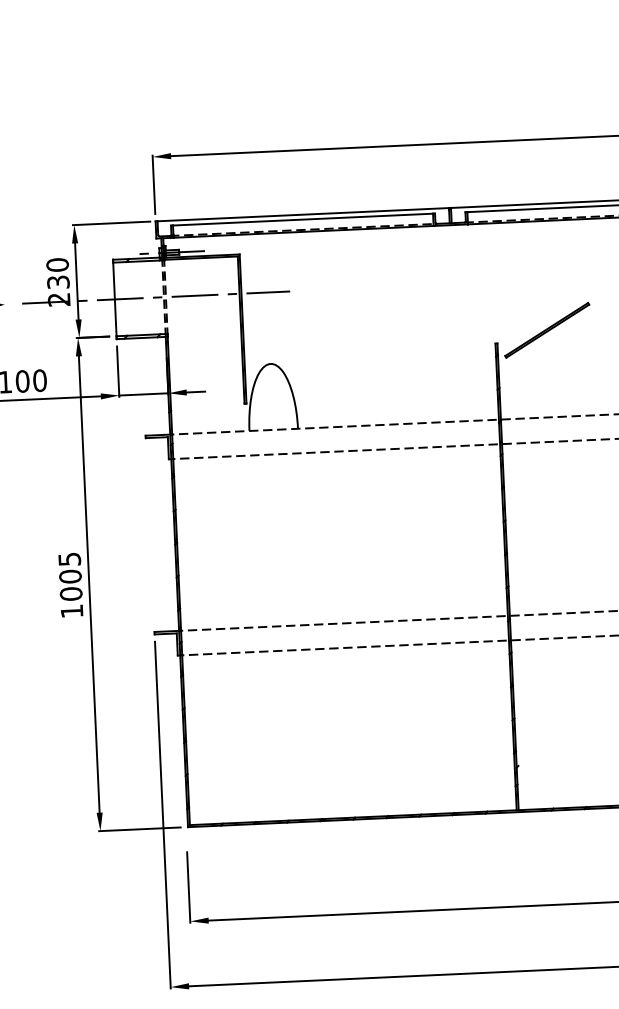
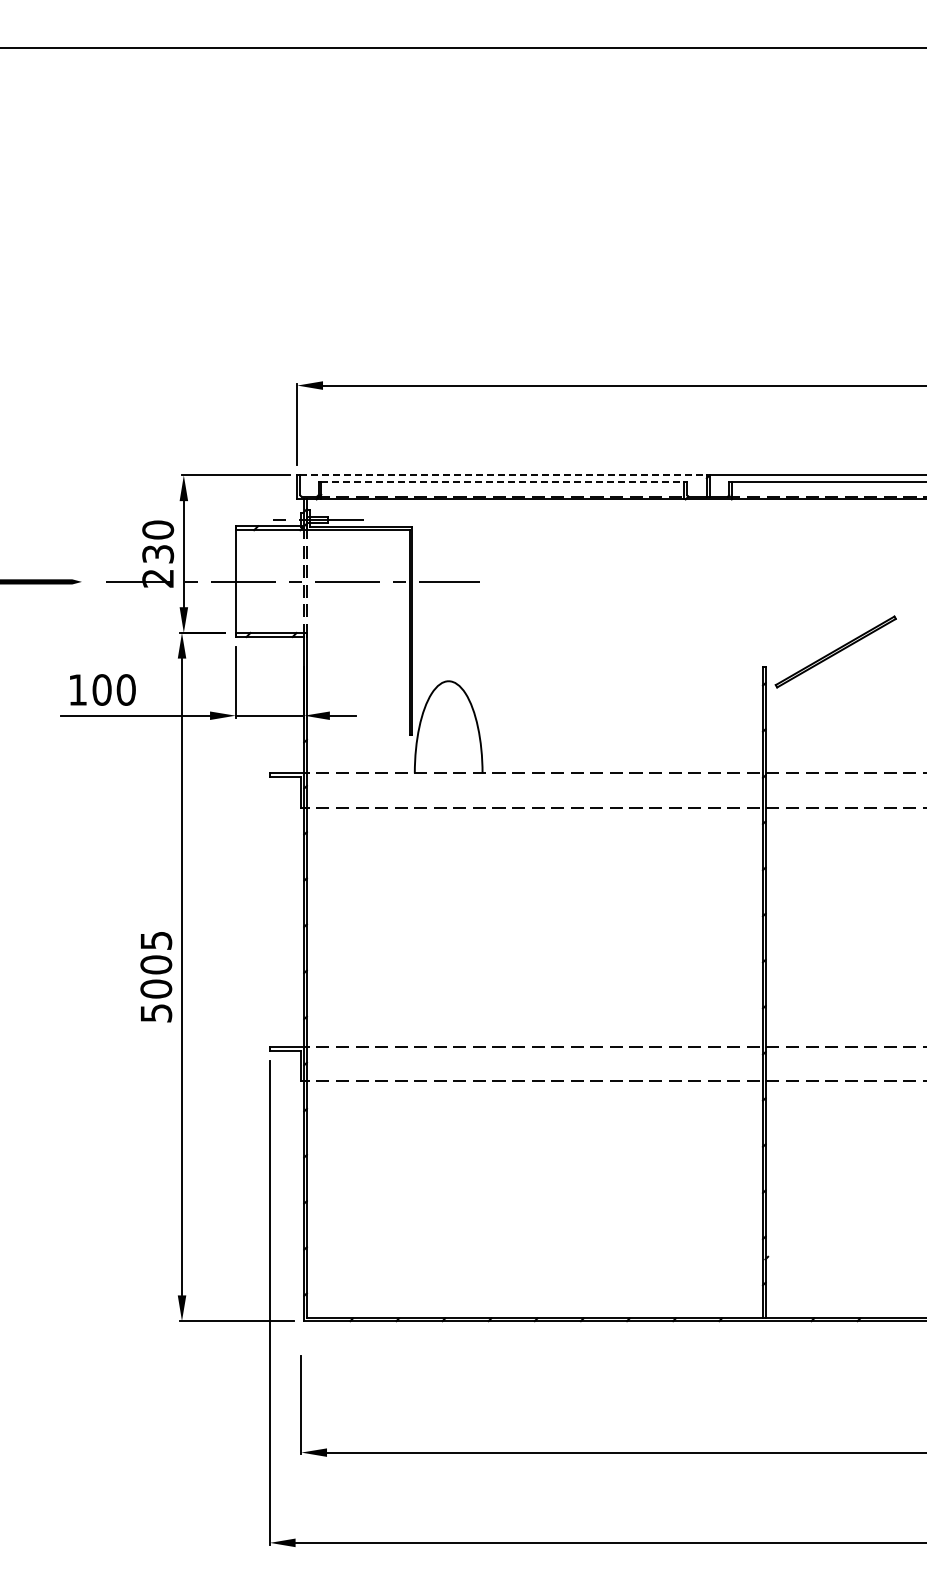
line: (303, 214) -> (503, 475), solid -> dashed
line: (303, 219) -> (503, 482), solid -> dashed
text: (72, 611) -> (156, 1013), 1005 -> 5005

